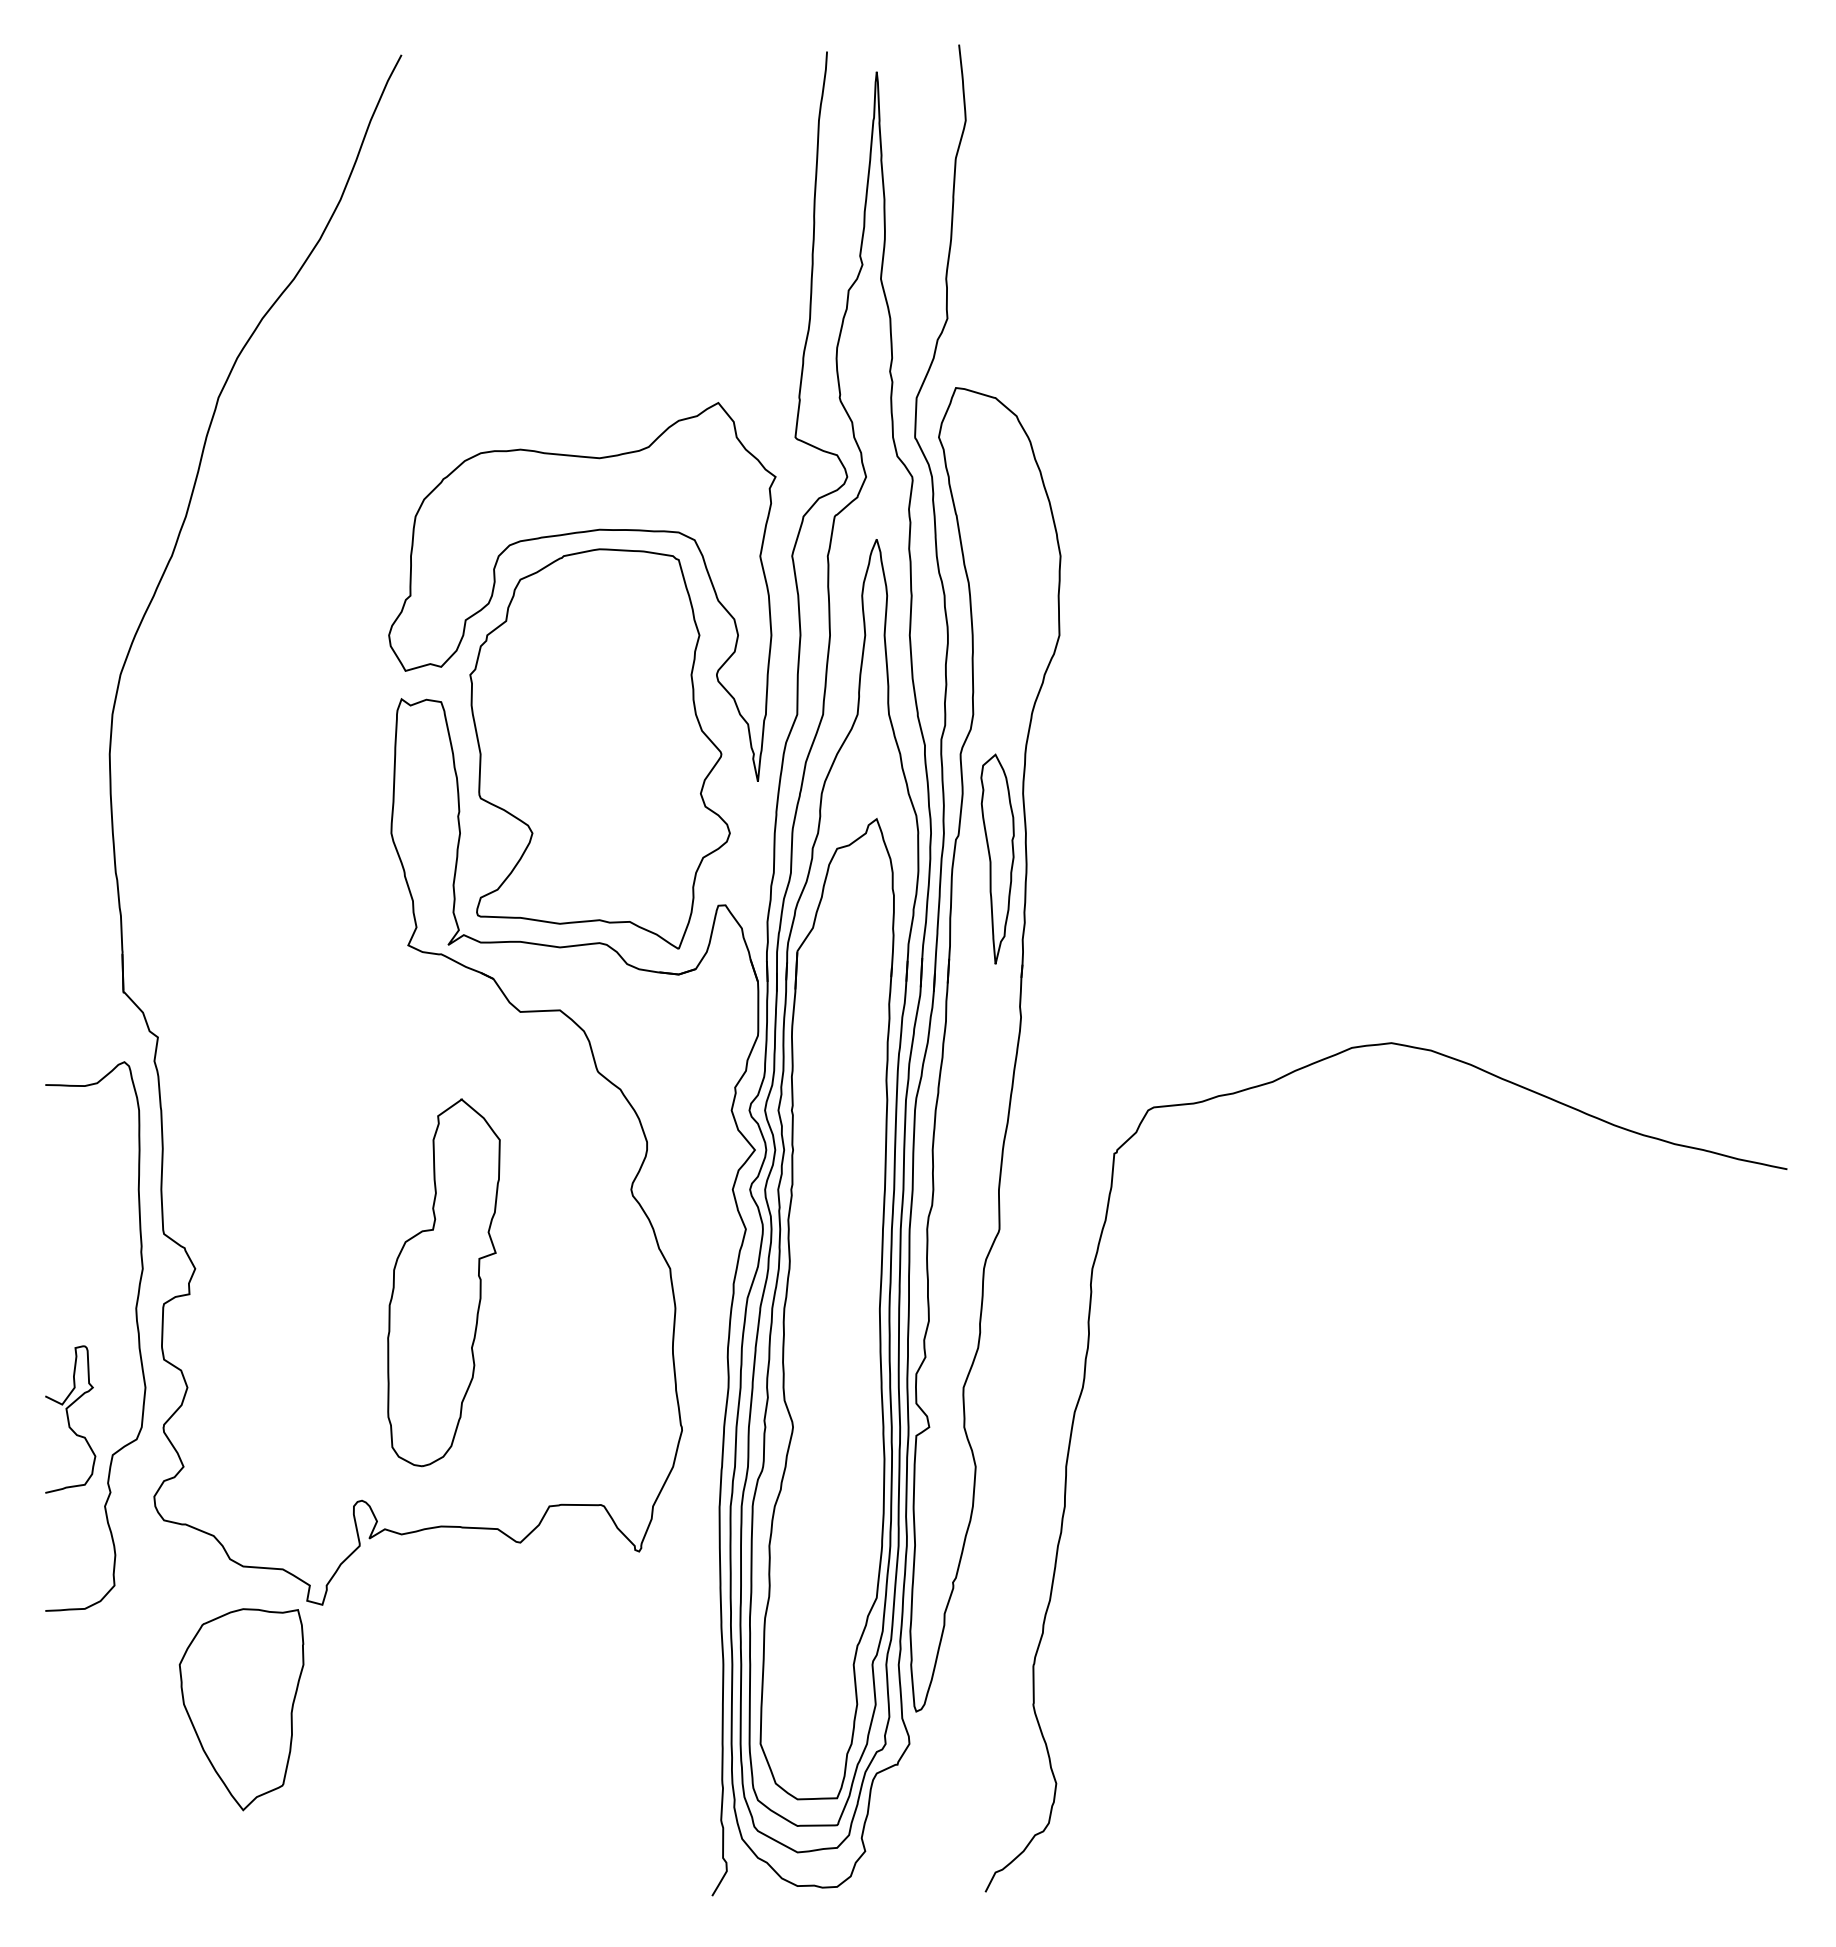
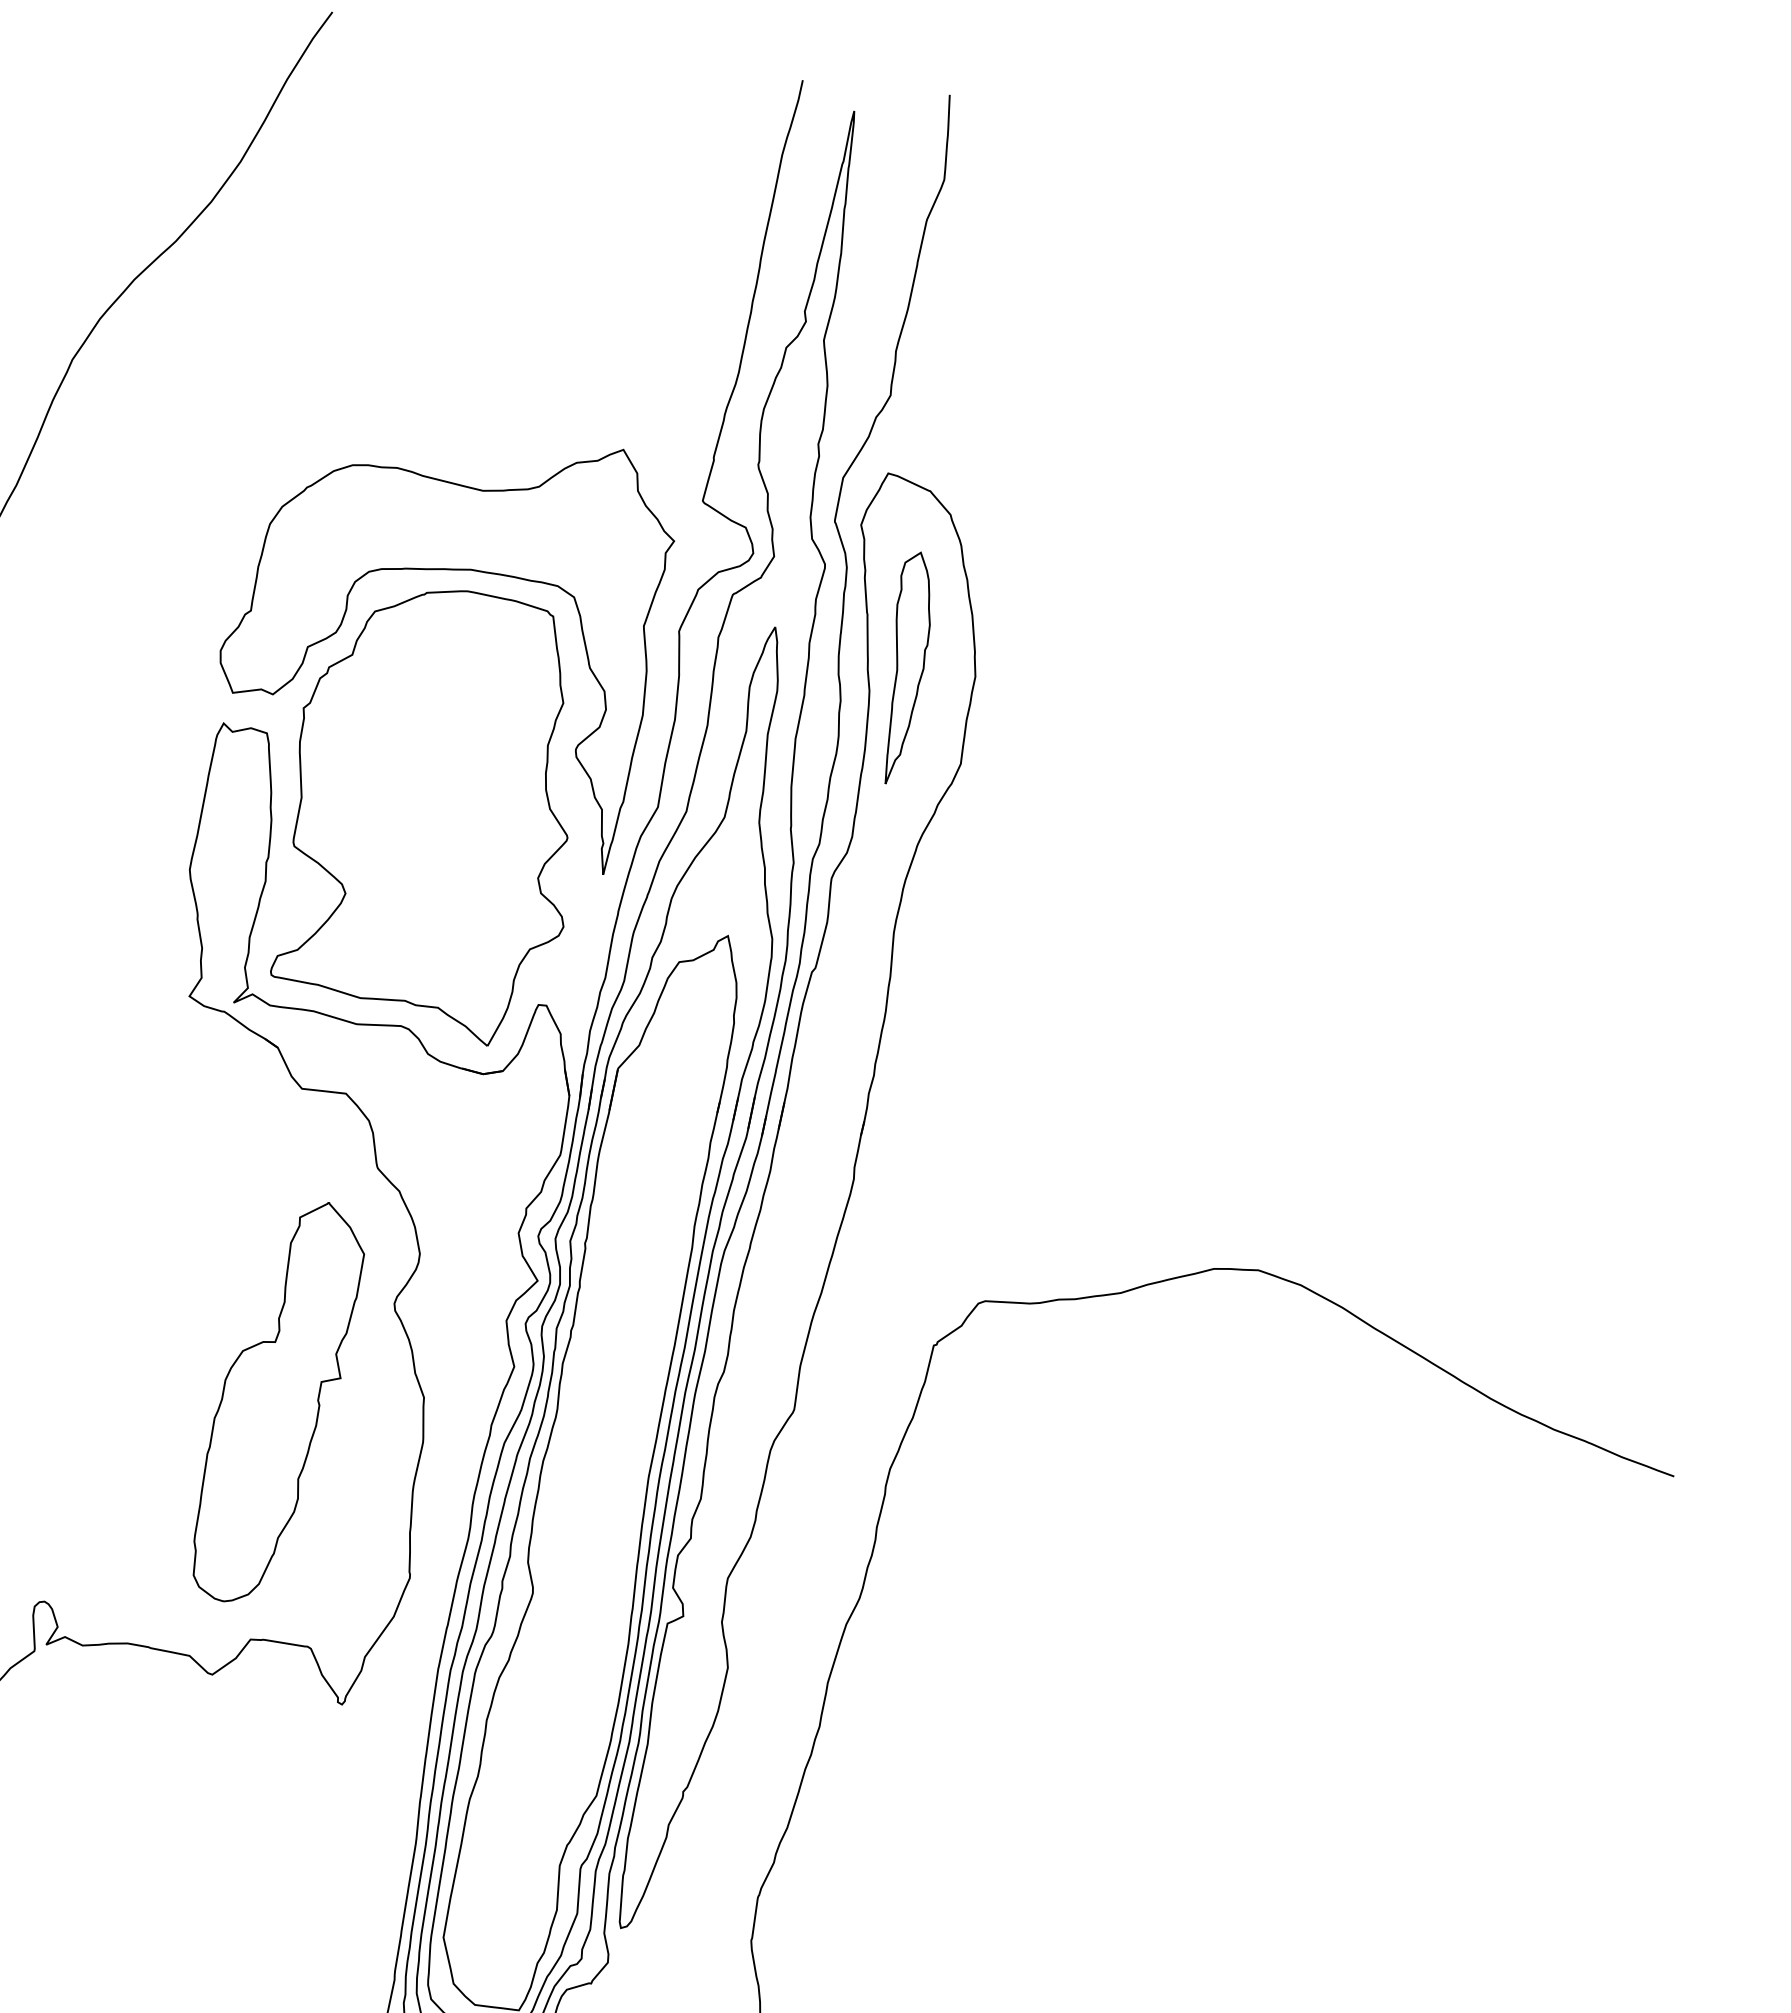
part: (997, 858) -> (905, 667), moved
part: (443, 1282) -> (277, 1402), moved

